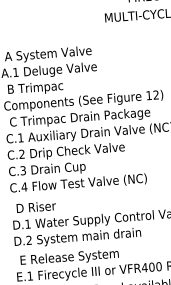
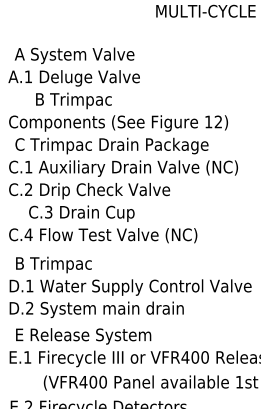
text: (35, 88) -> (73, 100), moved
text: (47, 169) -> (81, 213), moved
text: (44, 207) -> (54, 264), D Riser -> B Trimpac

